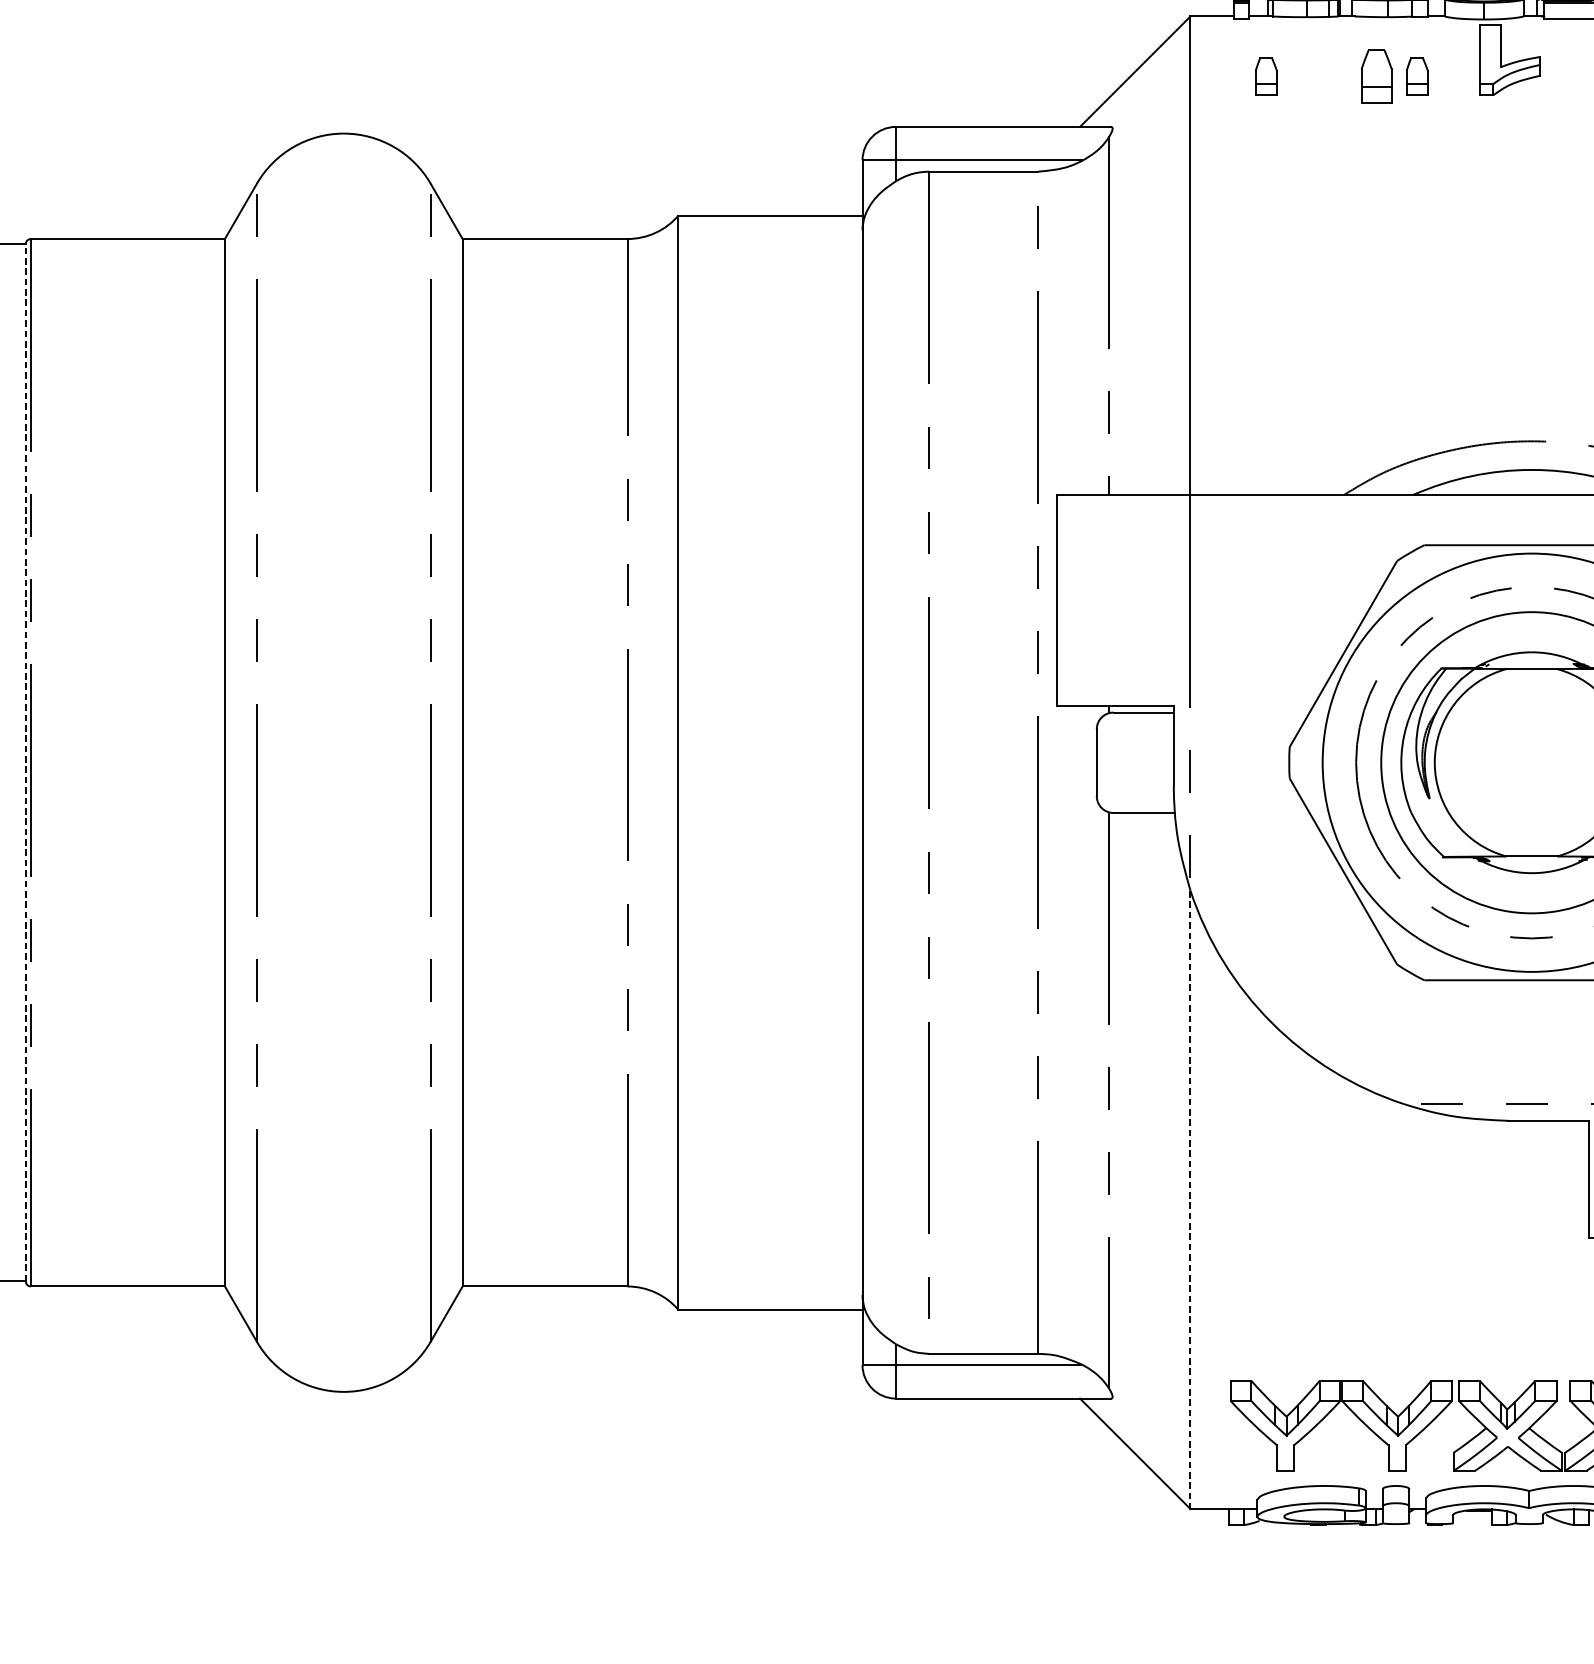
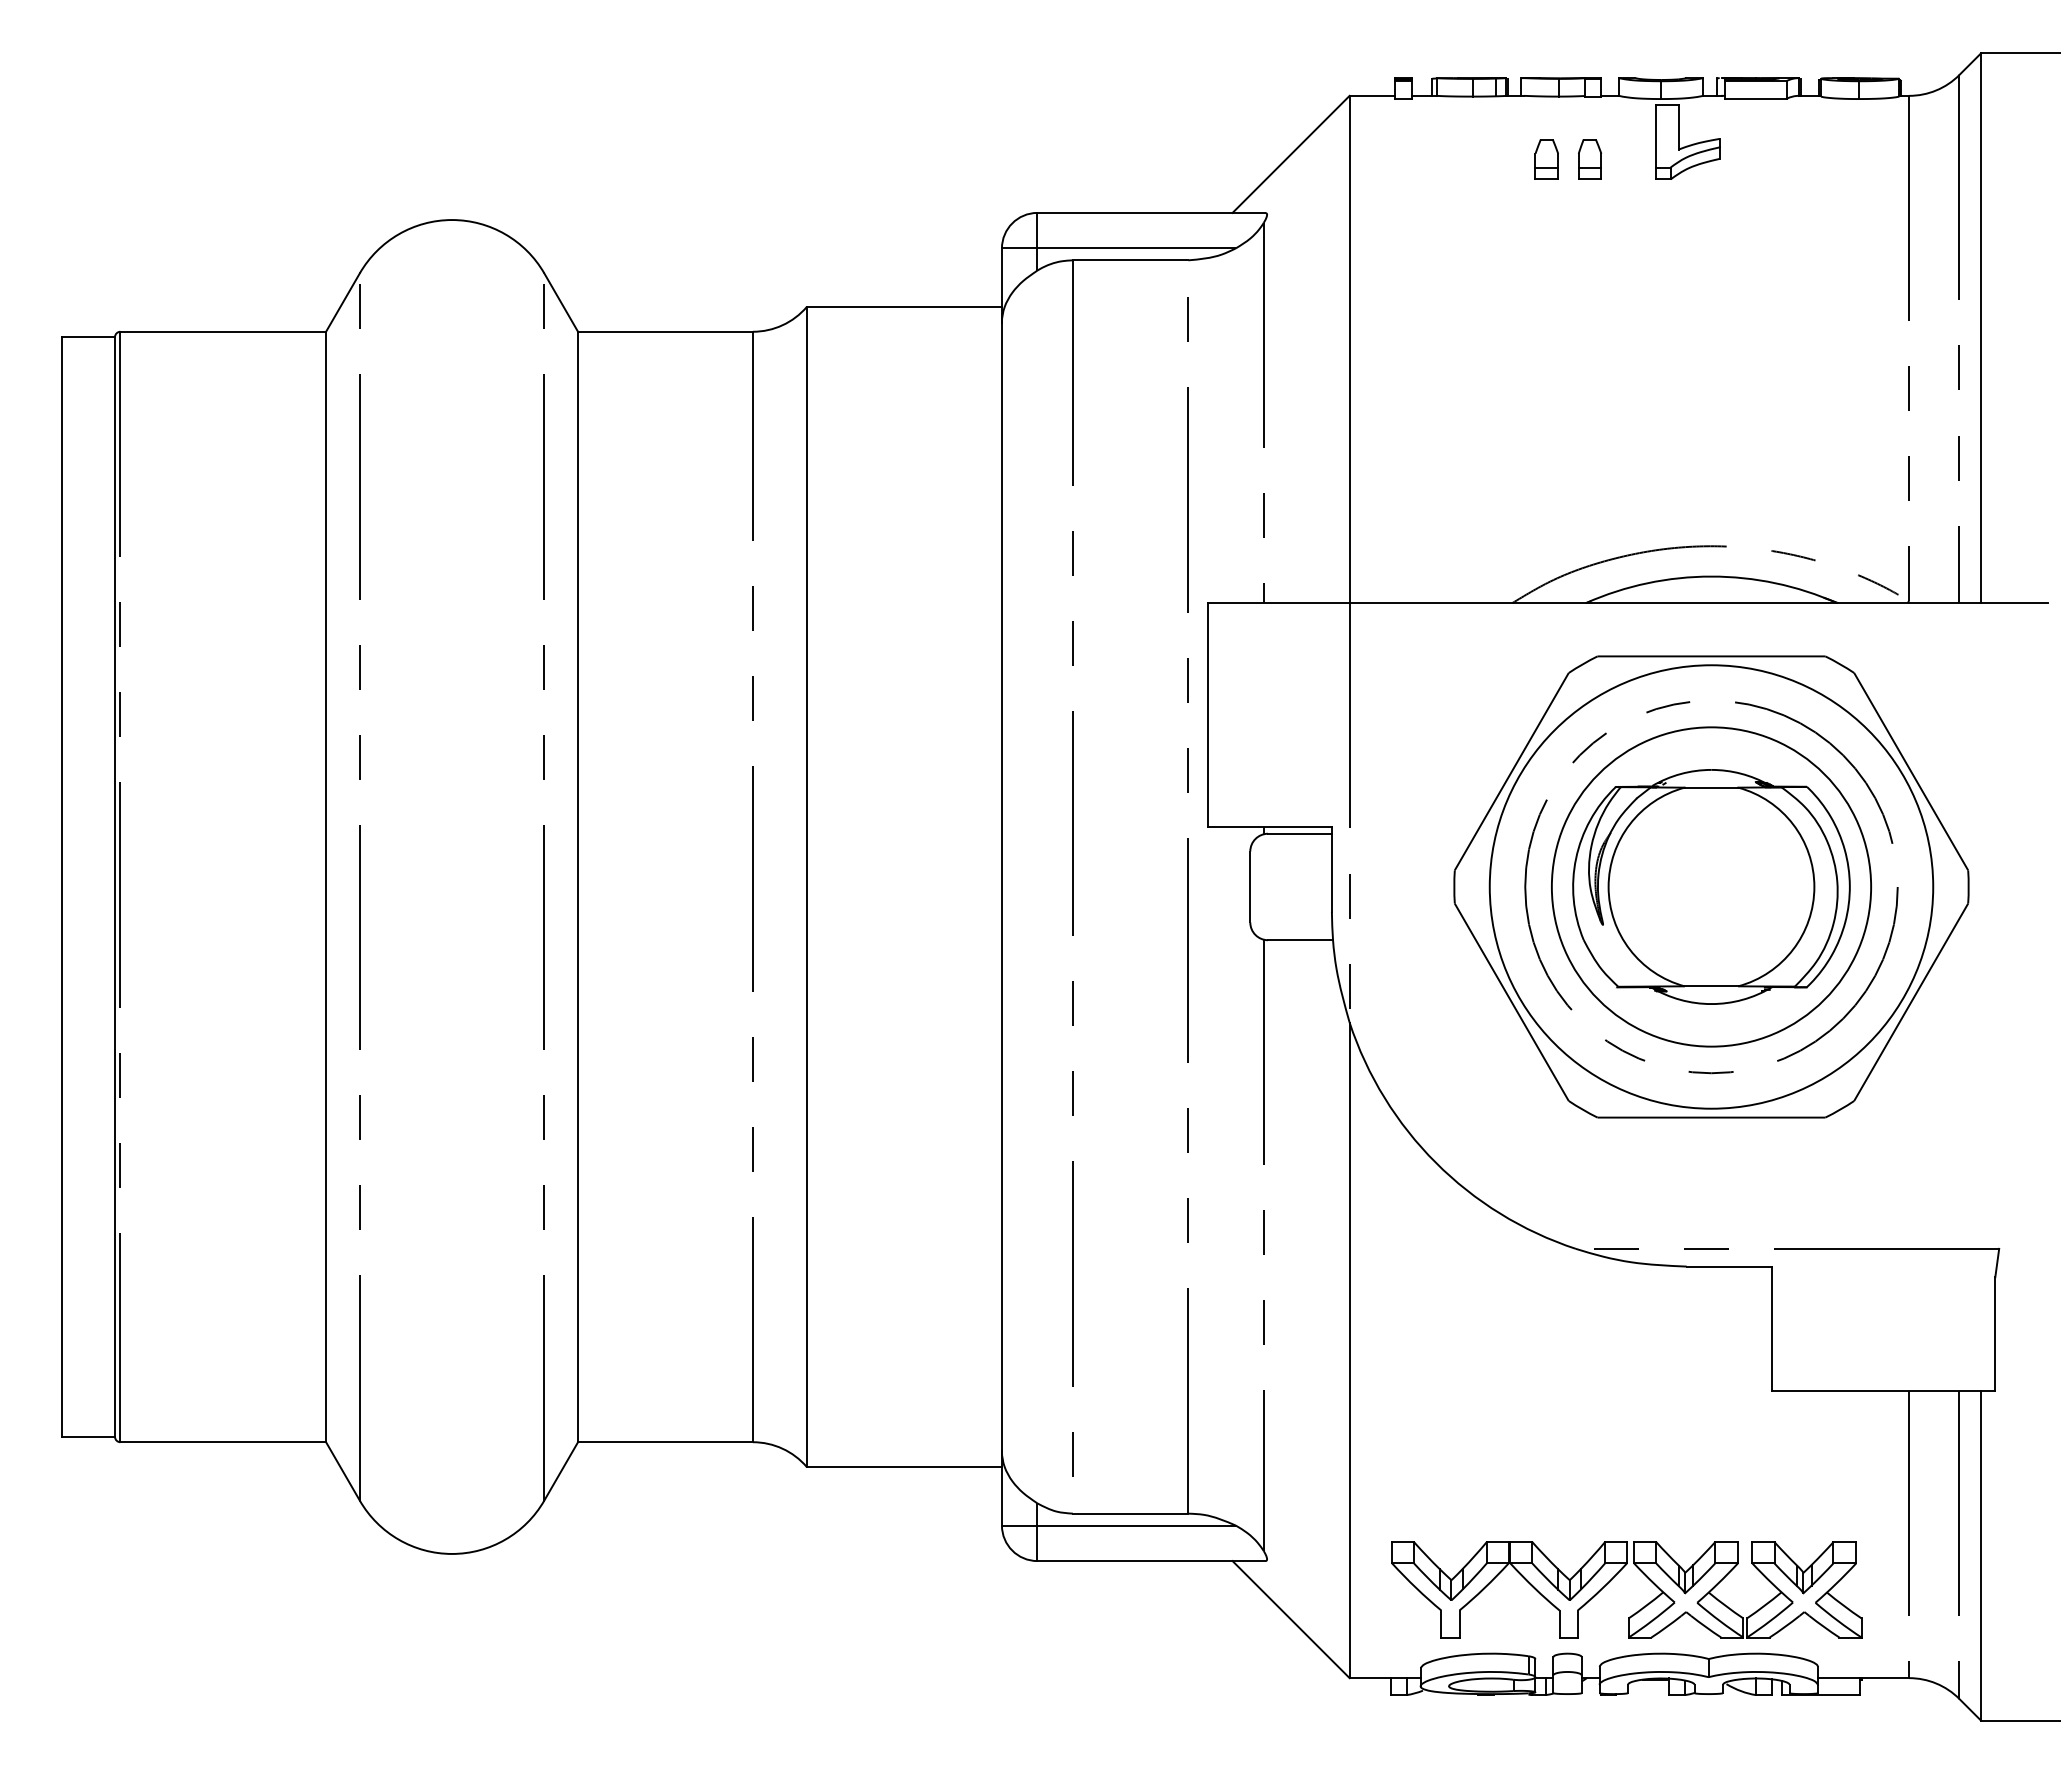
part: (1266, 76) -> (1430, 159), removed
part: (1376, 76) -> (1546, 159), size x0.71
line: (26, 763) -> (115, 887), dashed -> solid
line: (1190, 1199) -> (1349, 1350), dashed -> solid

